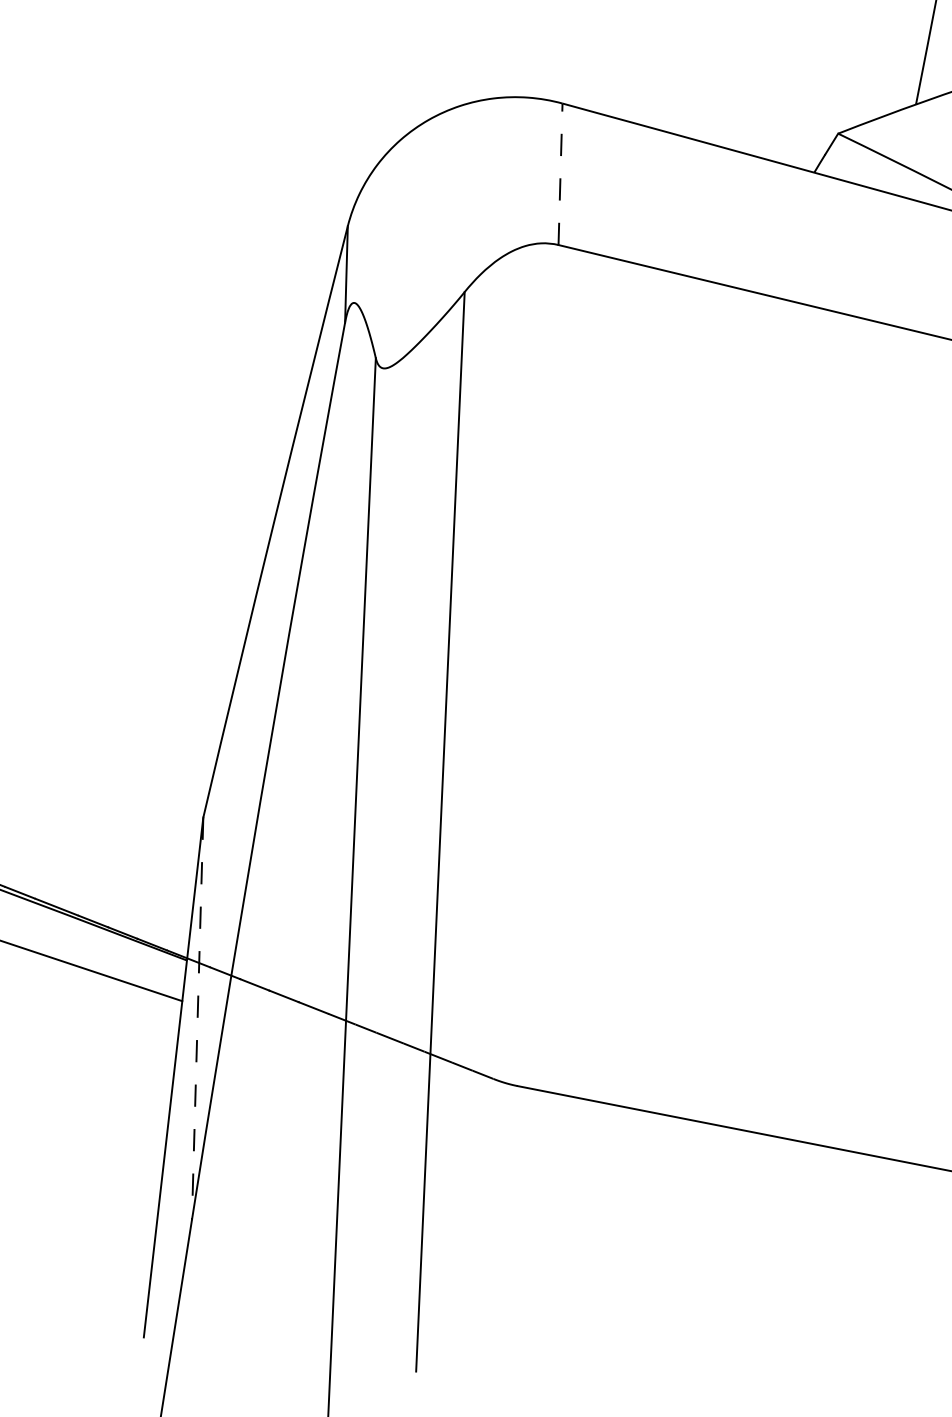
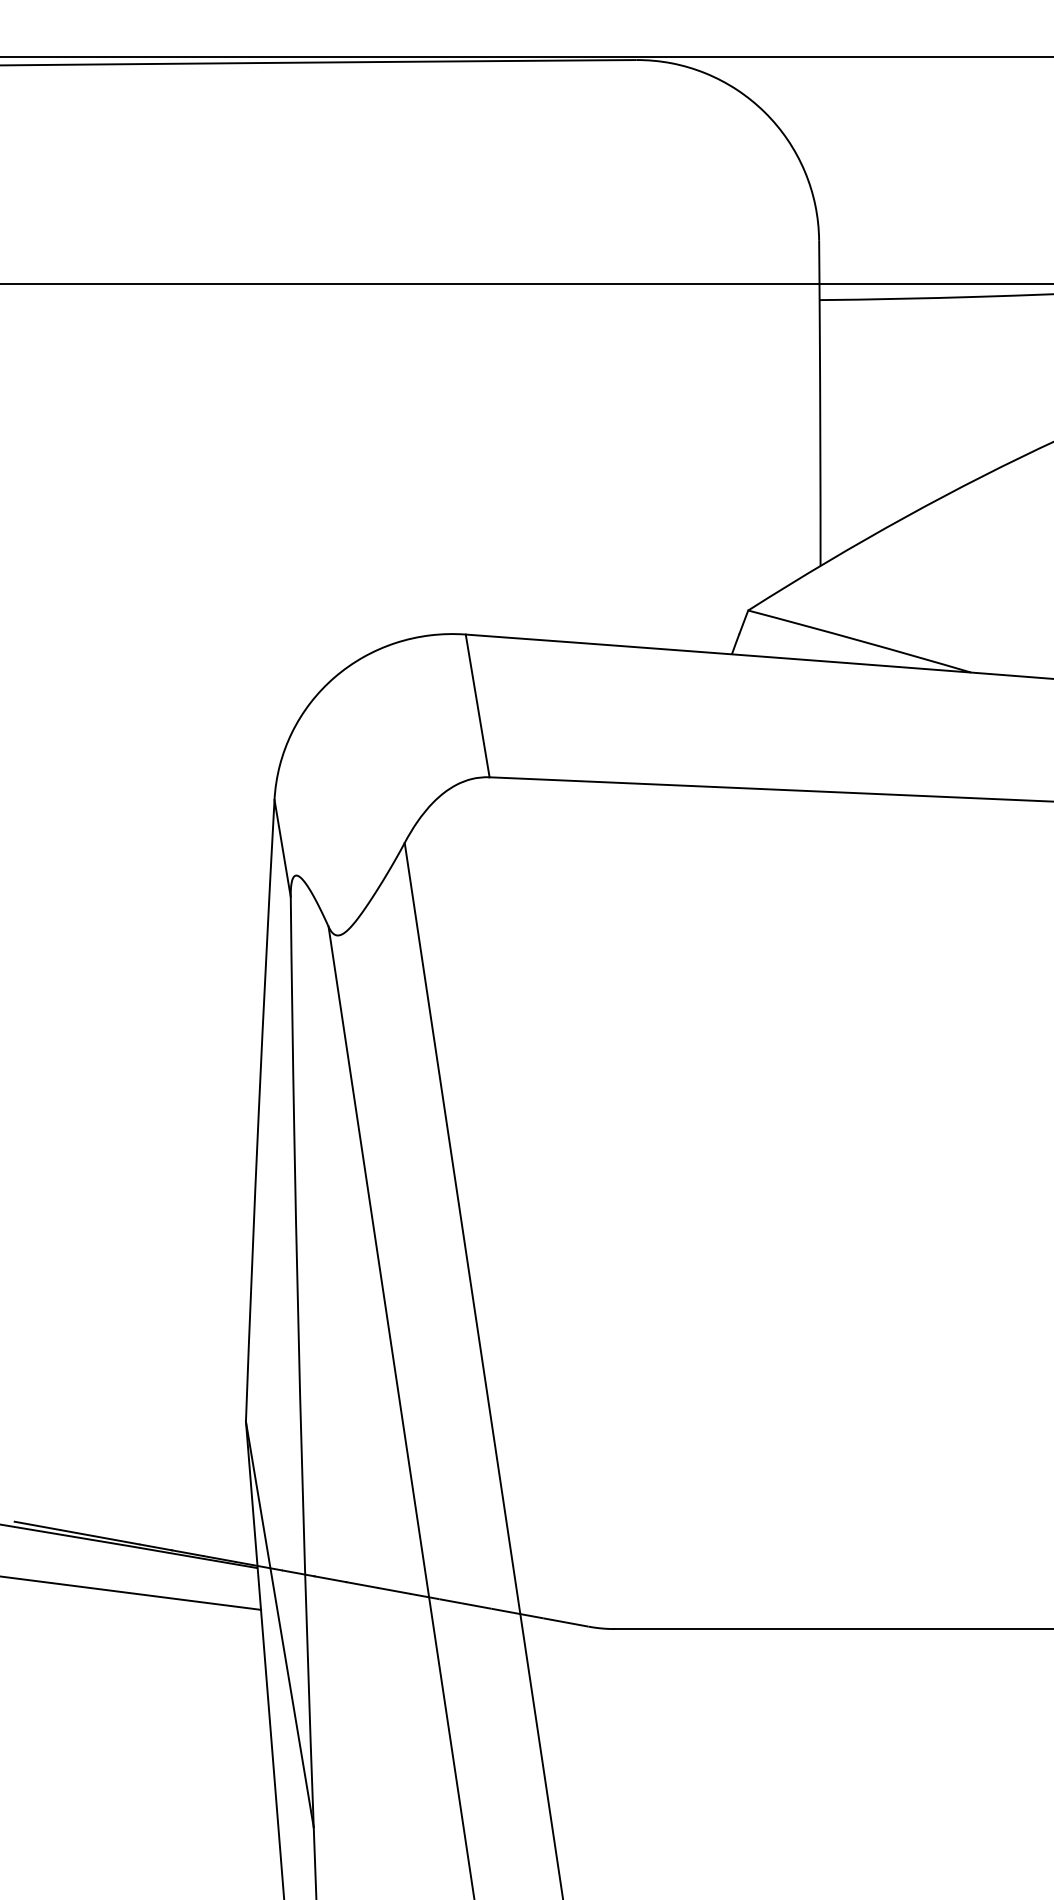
line: (560, 173) -> (477, 705), dashed -> solid
line: (197, 1018) -> (279, 1624), dashed -> solid

